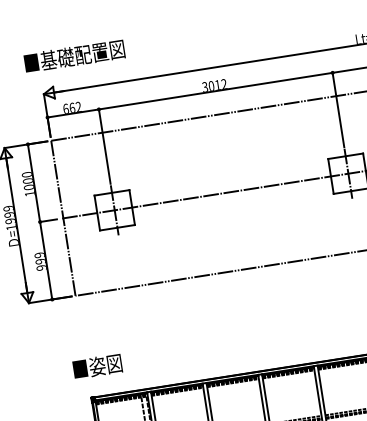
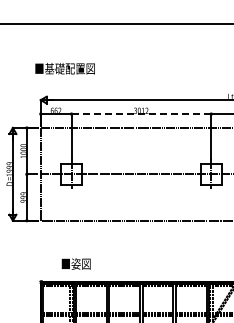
text: (73, 56) -> (64, 68), moved
line: (216, 91) -> (141, 114), solid -> dashed
text: (96, 365) -> (75, 263), moved

